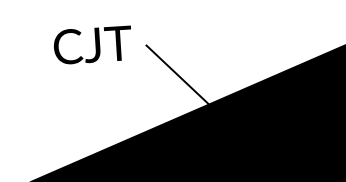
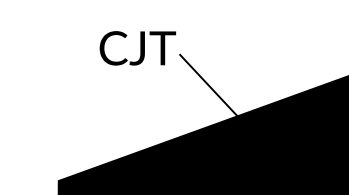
text: (92, 45) -> (137, 48), moved

